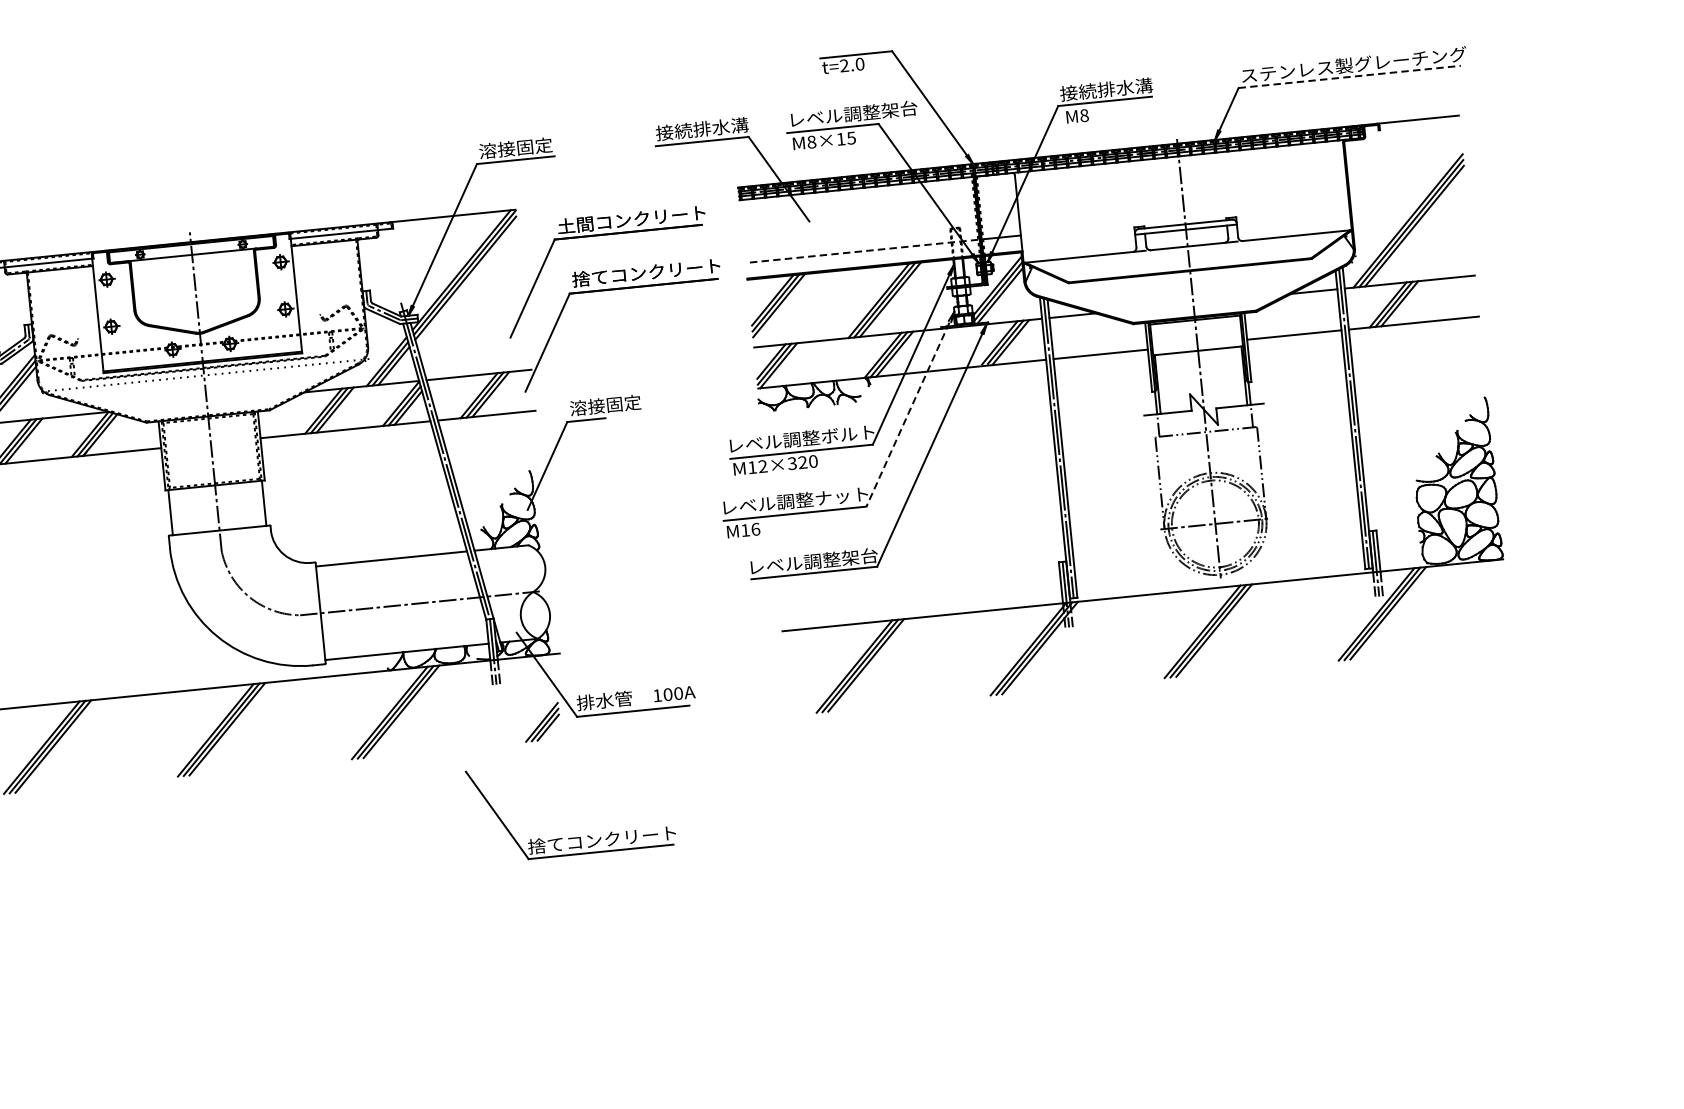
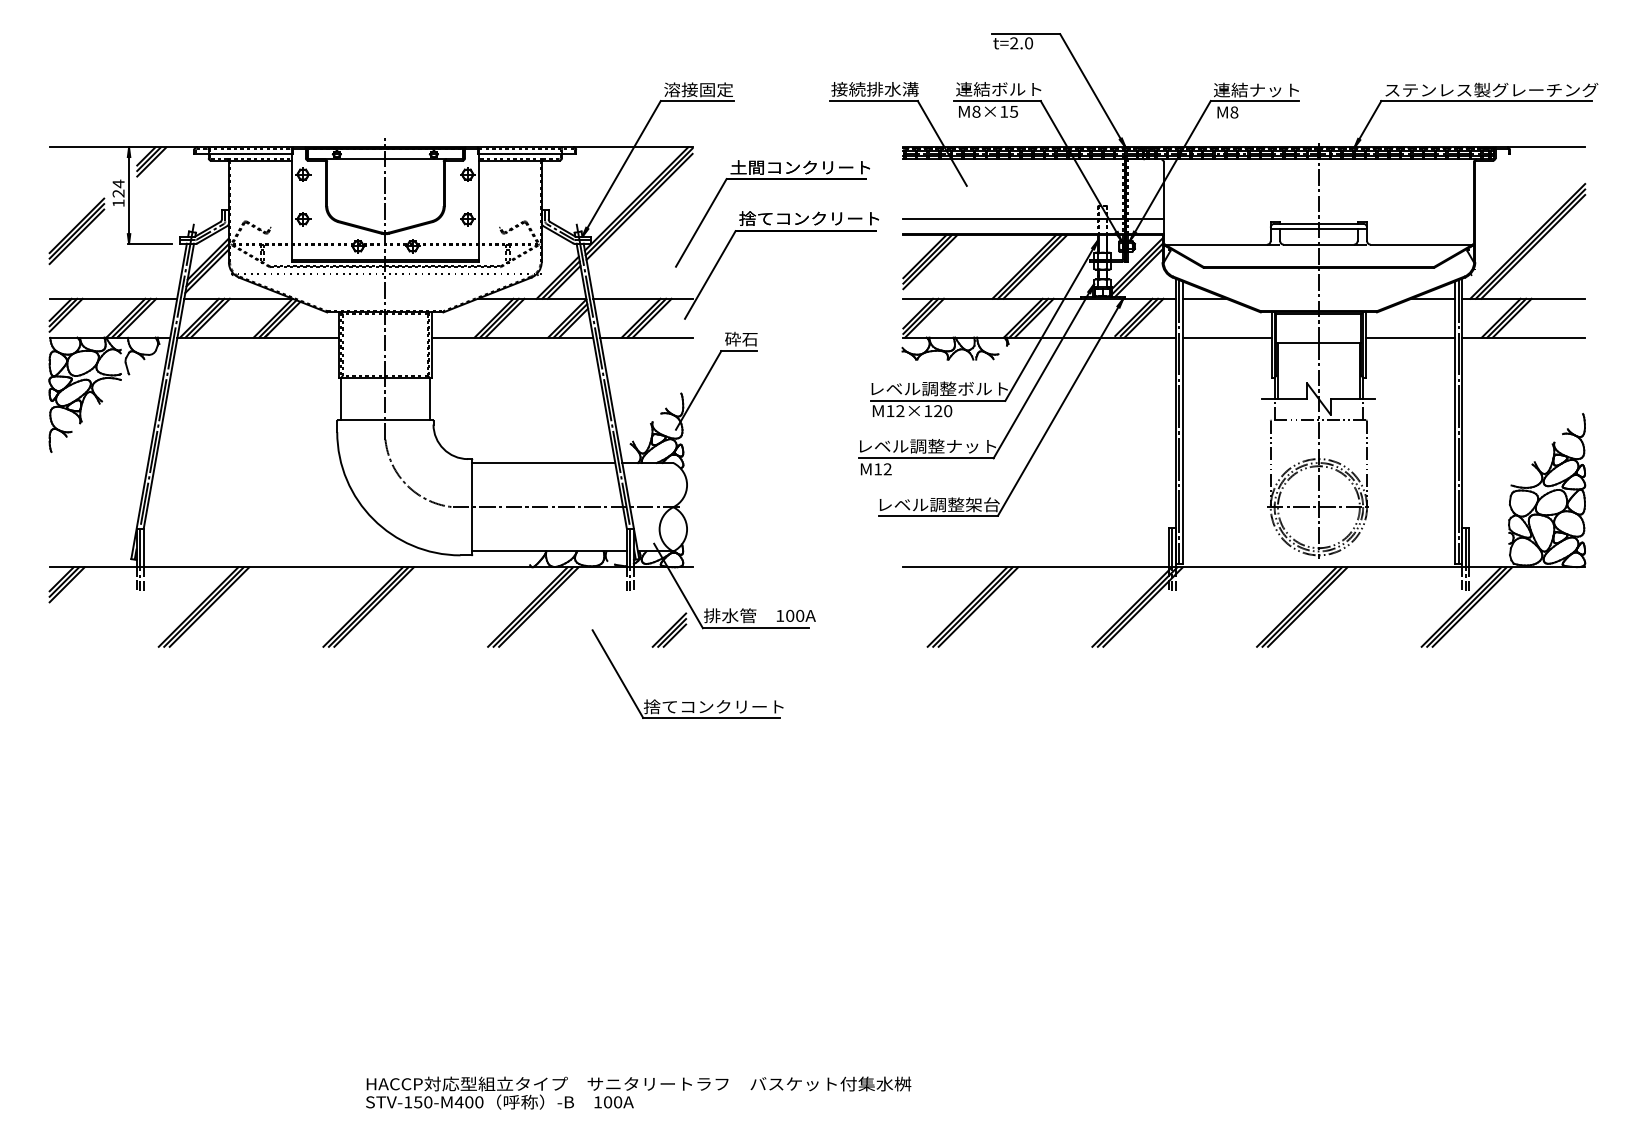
line: (1350, 77) -> (1487, 101), dashed -> solid
text: (1106, 88) -> (1257, 89), 接続排水溝 -> 連結ナット
text: (852, 114) -> (1017, 89), レベル調整架台 -> 連結ボルト
line: (862, 251) -> (1013, 218), dashed -> solid
text: (605, 404) -> (758, 338), 溶接固定 -> 砕石
line: (910, 409) -> (1043, 371), dashed -> solid
text: (792, 463) -> (928, 411), M12×320 -> M12×120
text: (755, 529) -> (887, 469), M16 -> M12
part: (573, 838) -> (687, 702), moved

